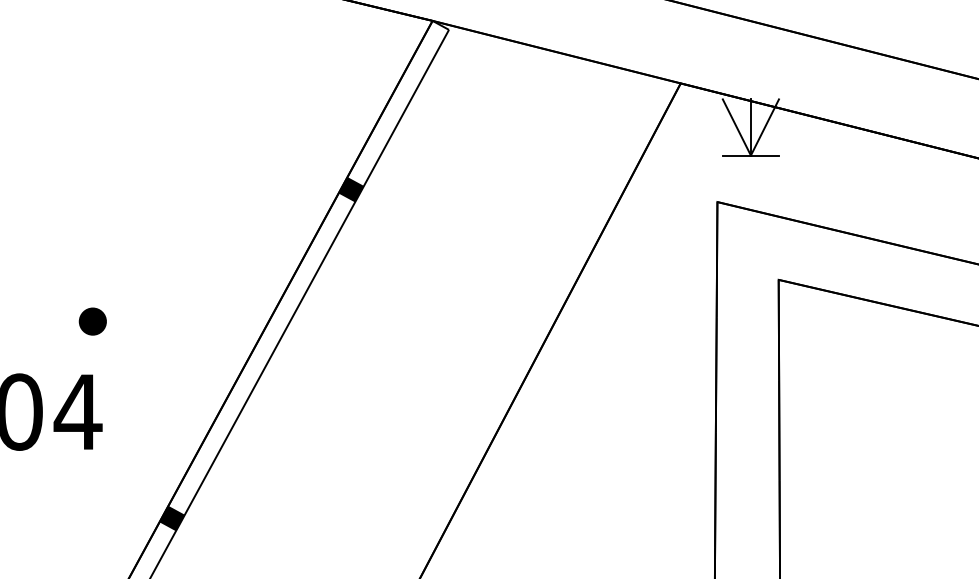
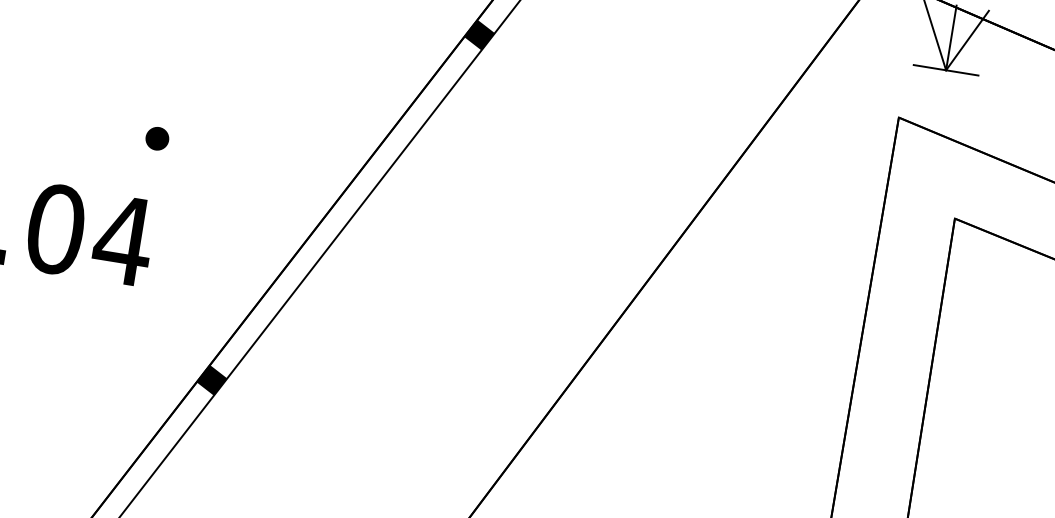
part: (92, 321) -> (156, 138), size x0.71

